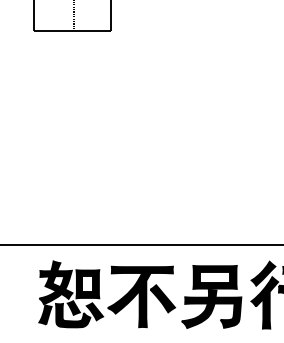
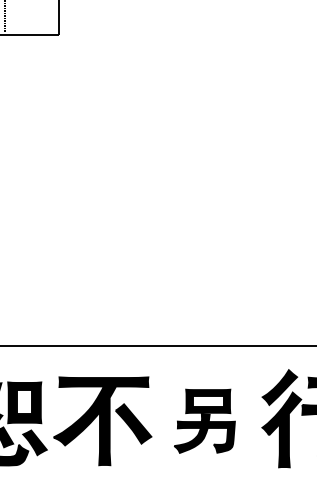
part: (211, 296) -> (204, 420), size x0.7

